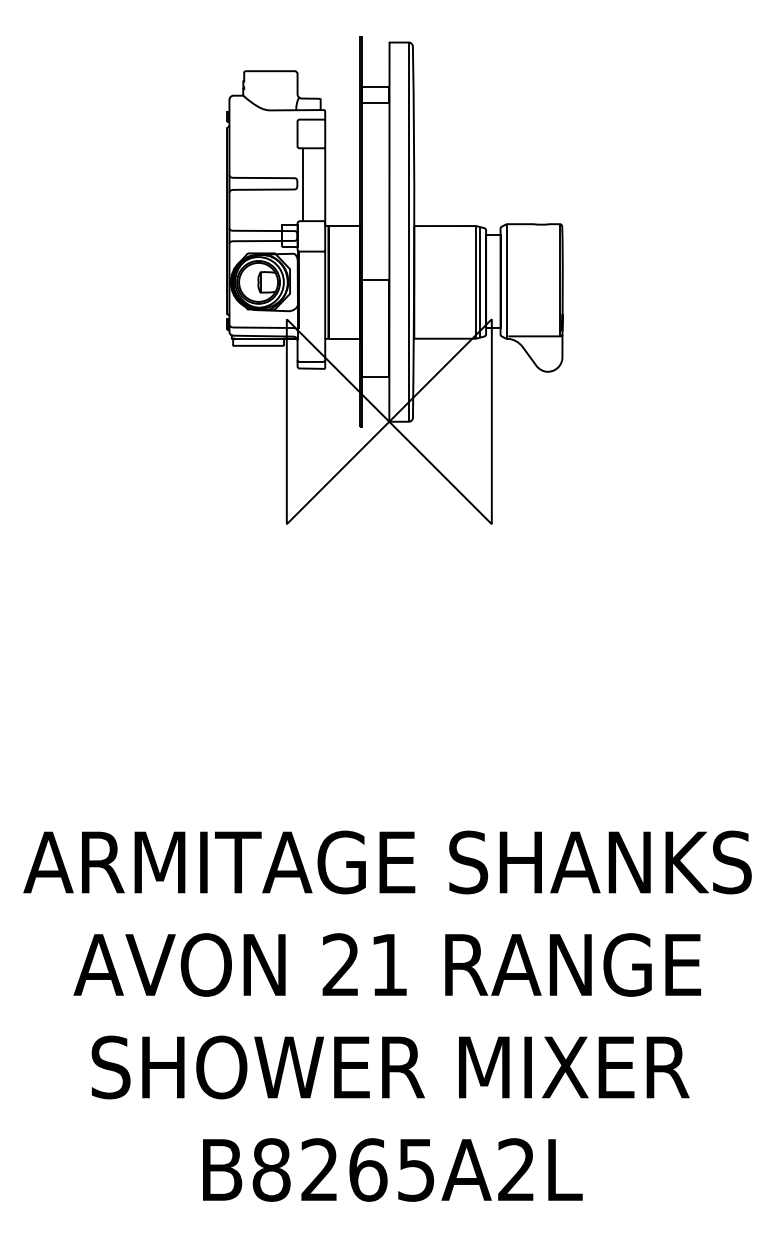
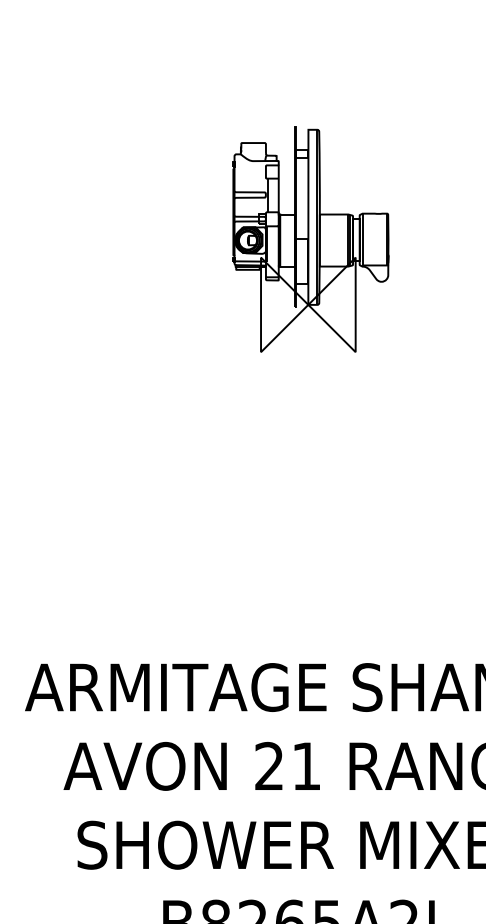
part: (394, 280) -> (310, 239), size x0.6

